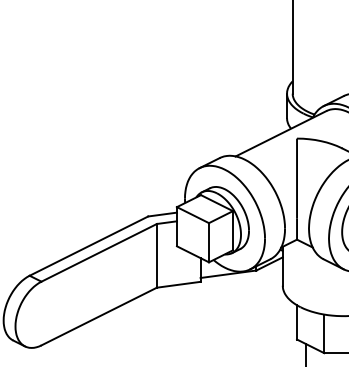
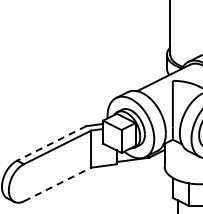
line: (88, 246) -> (51, 143), solid -> dashed
line: (98, 316) -> (57, 184), solid -> dashed

